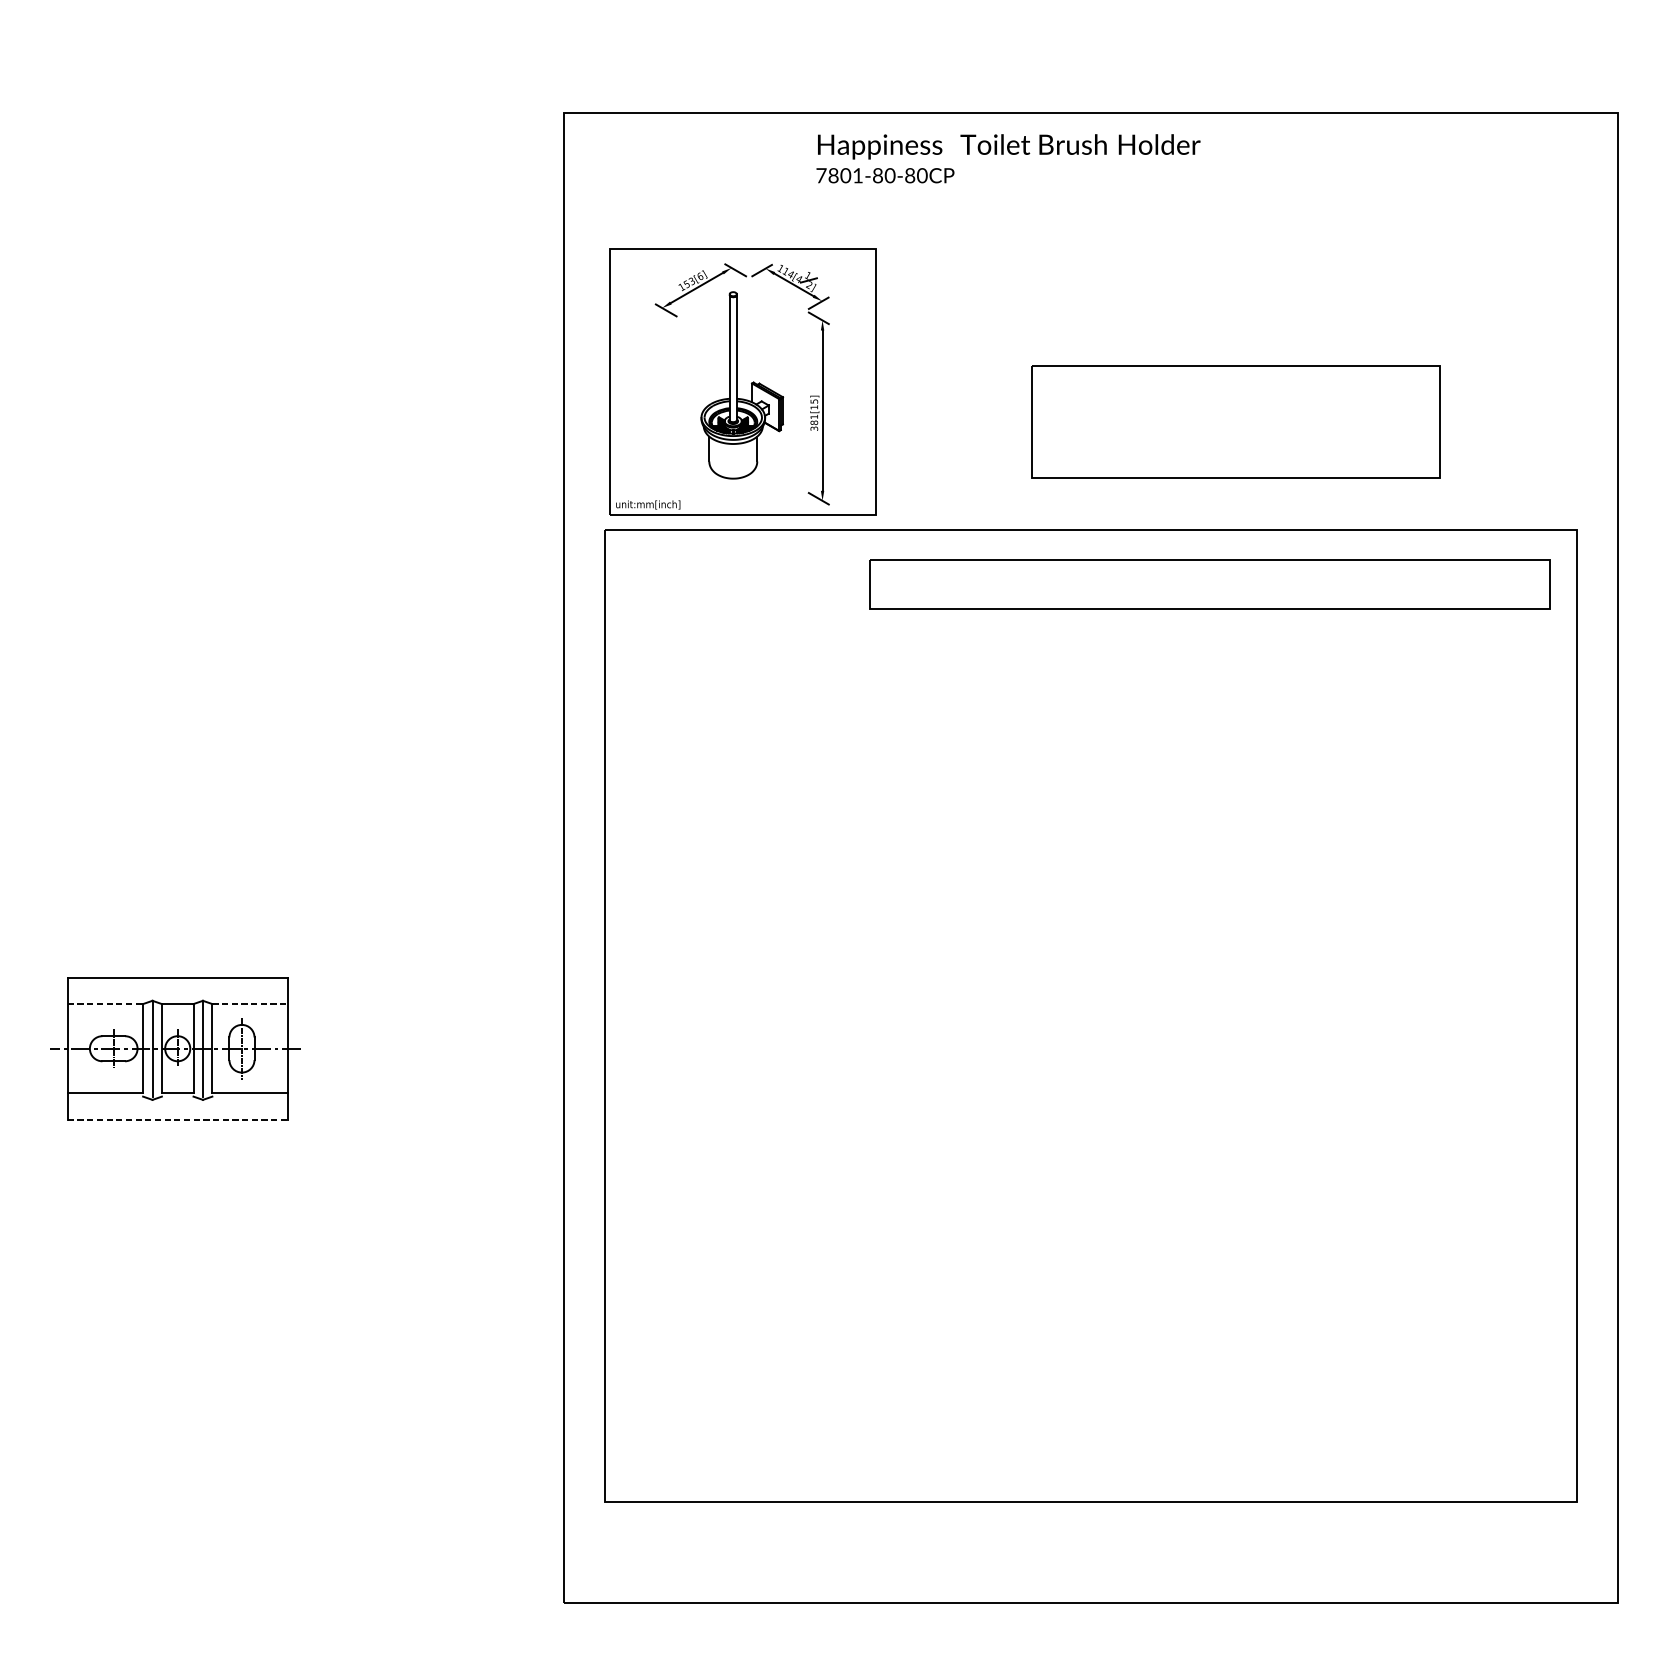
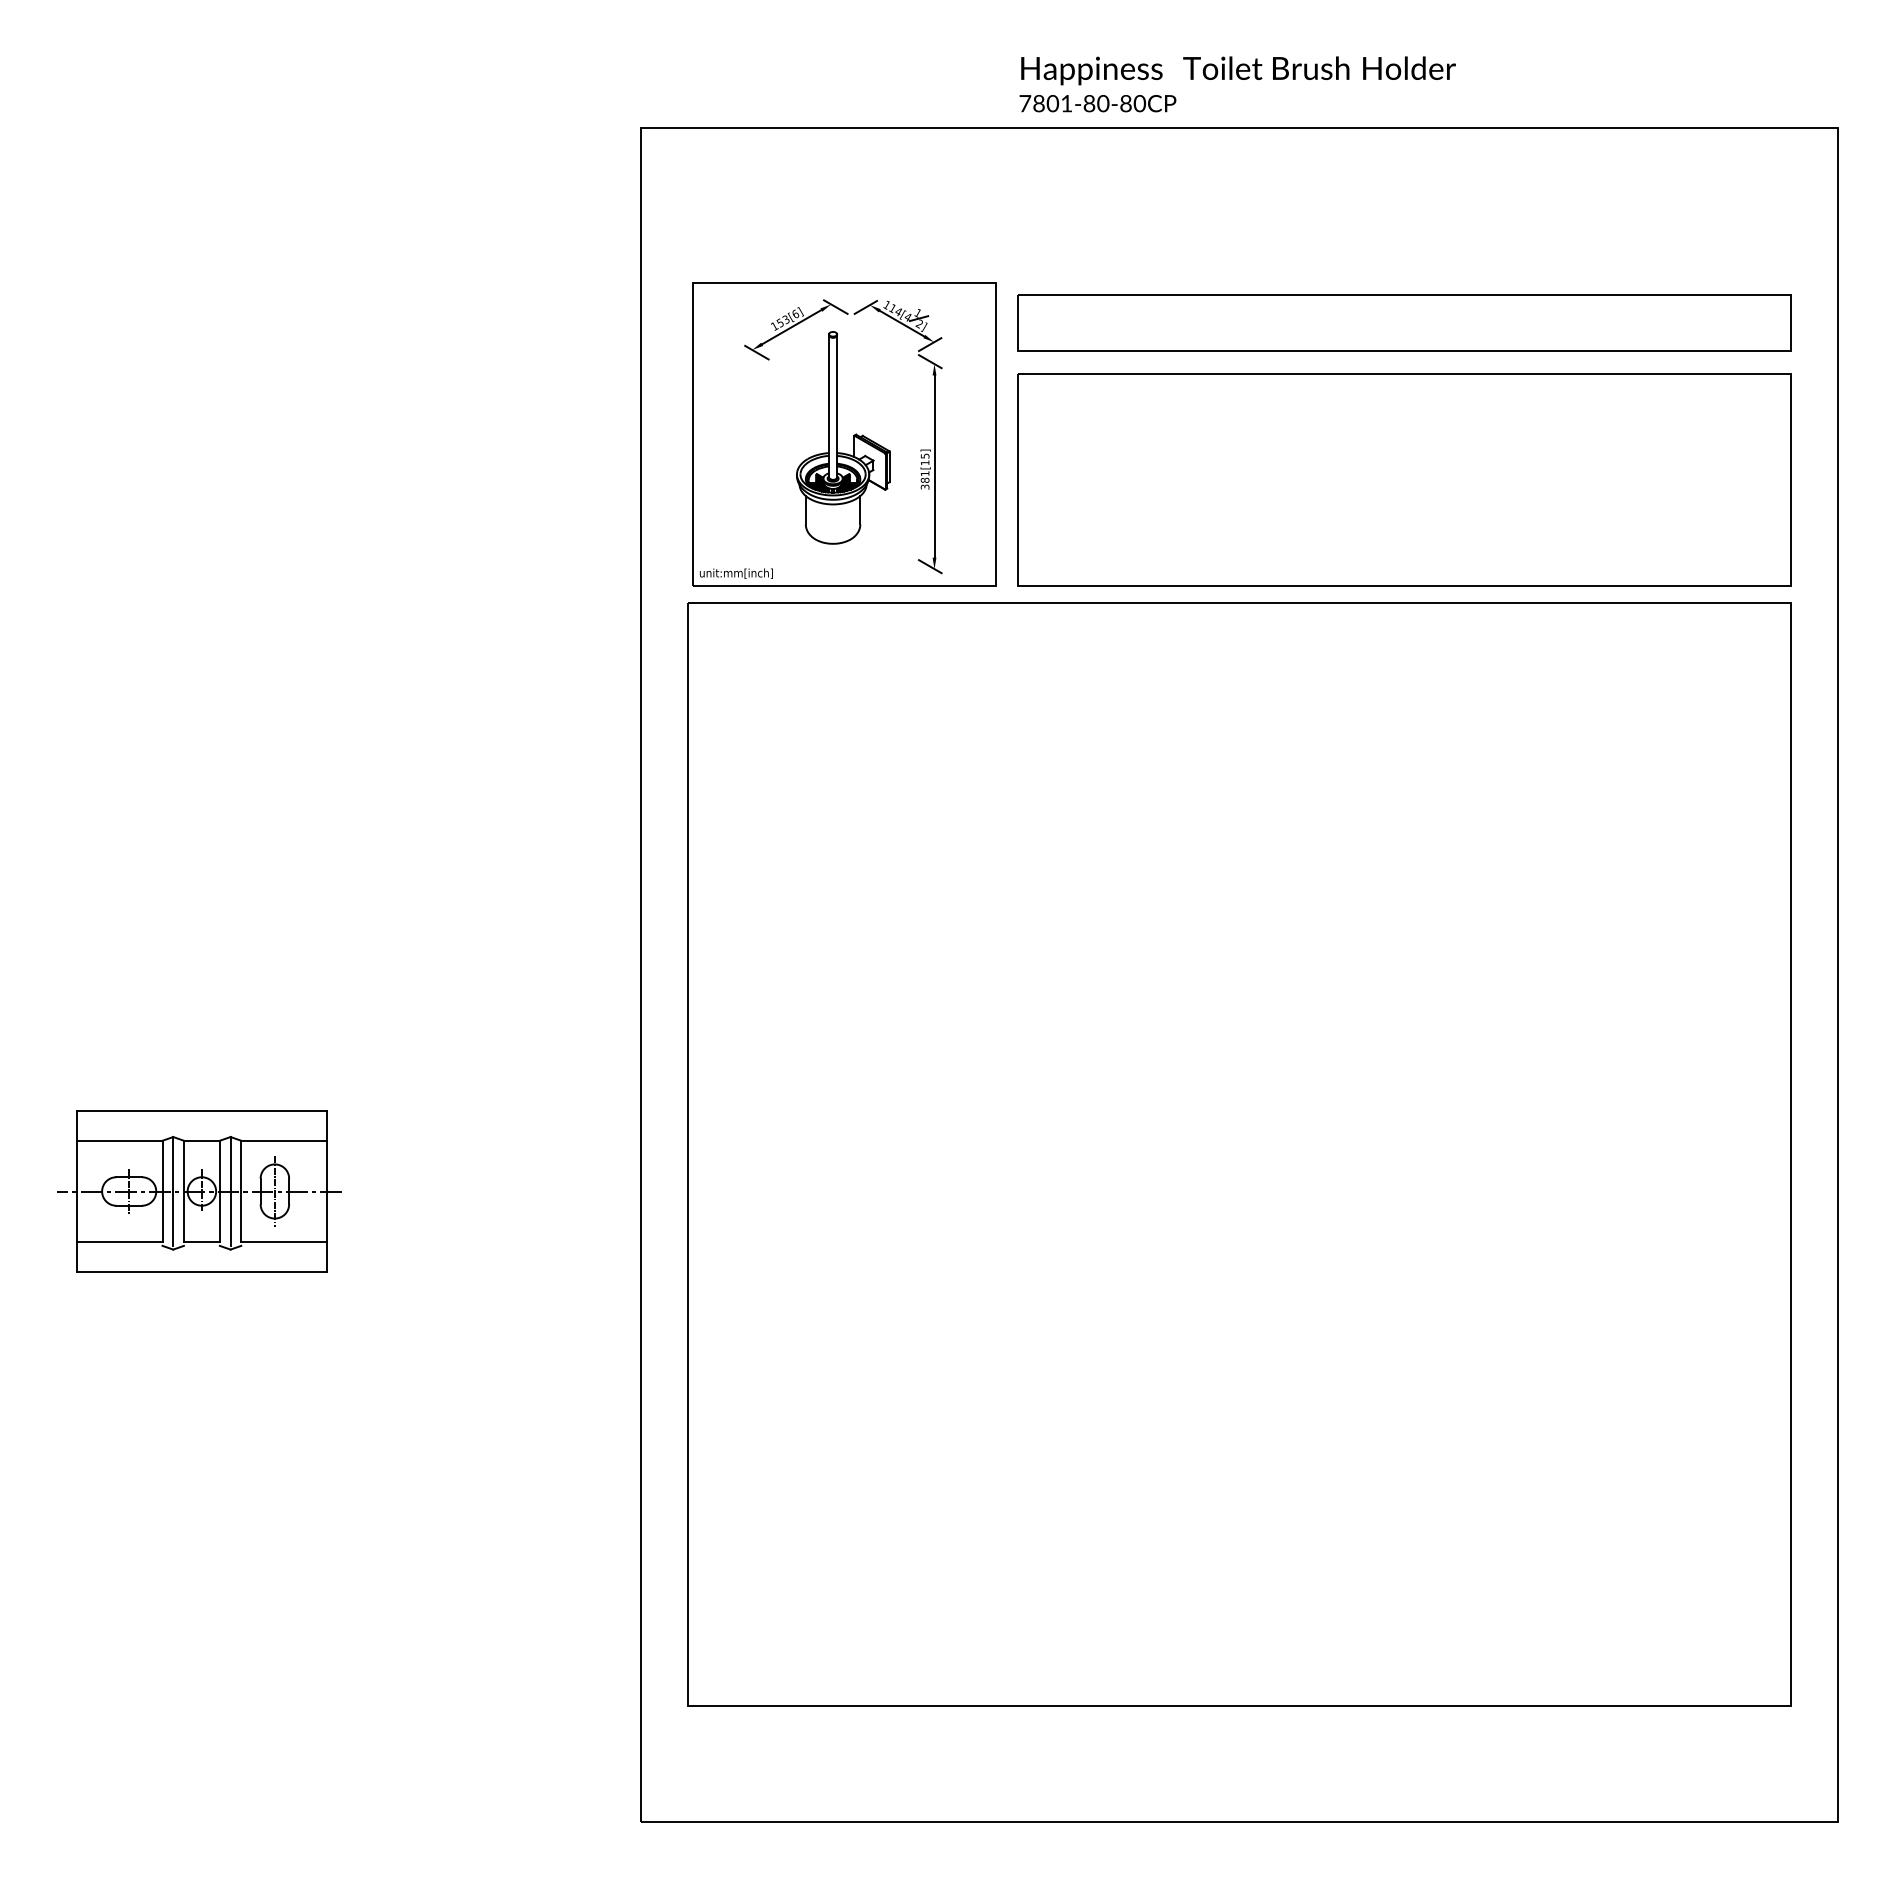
text: (1008, 158) -> (1237, 84), moved
part: (1236, 422) -> (1404, 479), size x1.67
part: (1209, 584) -> (1404, 322), moved
line: (105, 1003) -> (119, 1140), dashed -> solid
line: (250, 1003) -> (284, 1140), dashed -> solid
line: (177, 1119) -> (201, 1271), dashed -> solid

